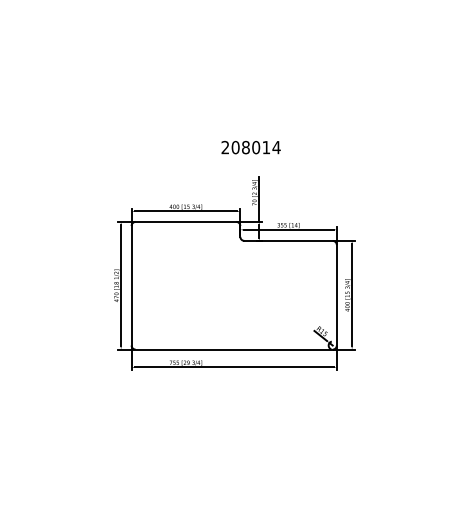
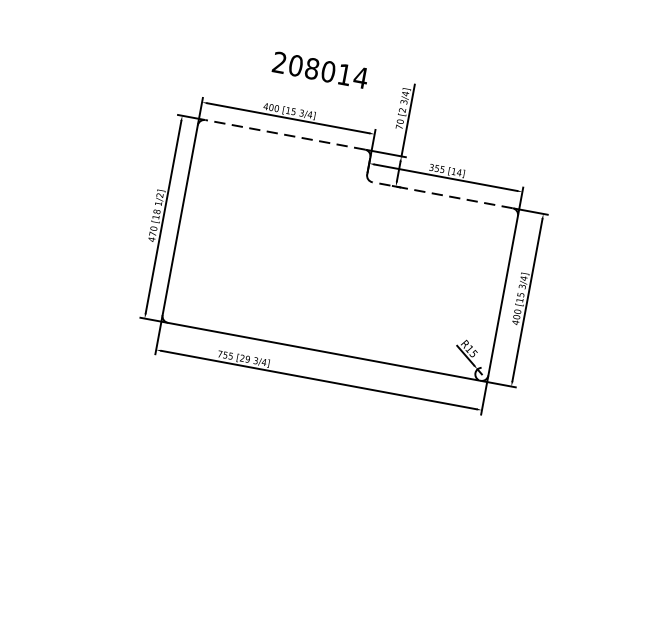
text: (250, 147) -> (319, 69), moved
line: (185, 221) -> (284, 134), solid -> dashed
line: (288, 240) -> (442, 194), solid -> dashed

